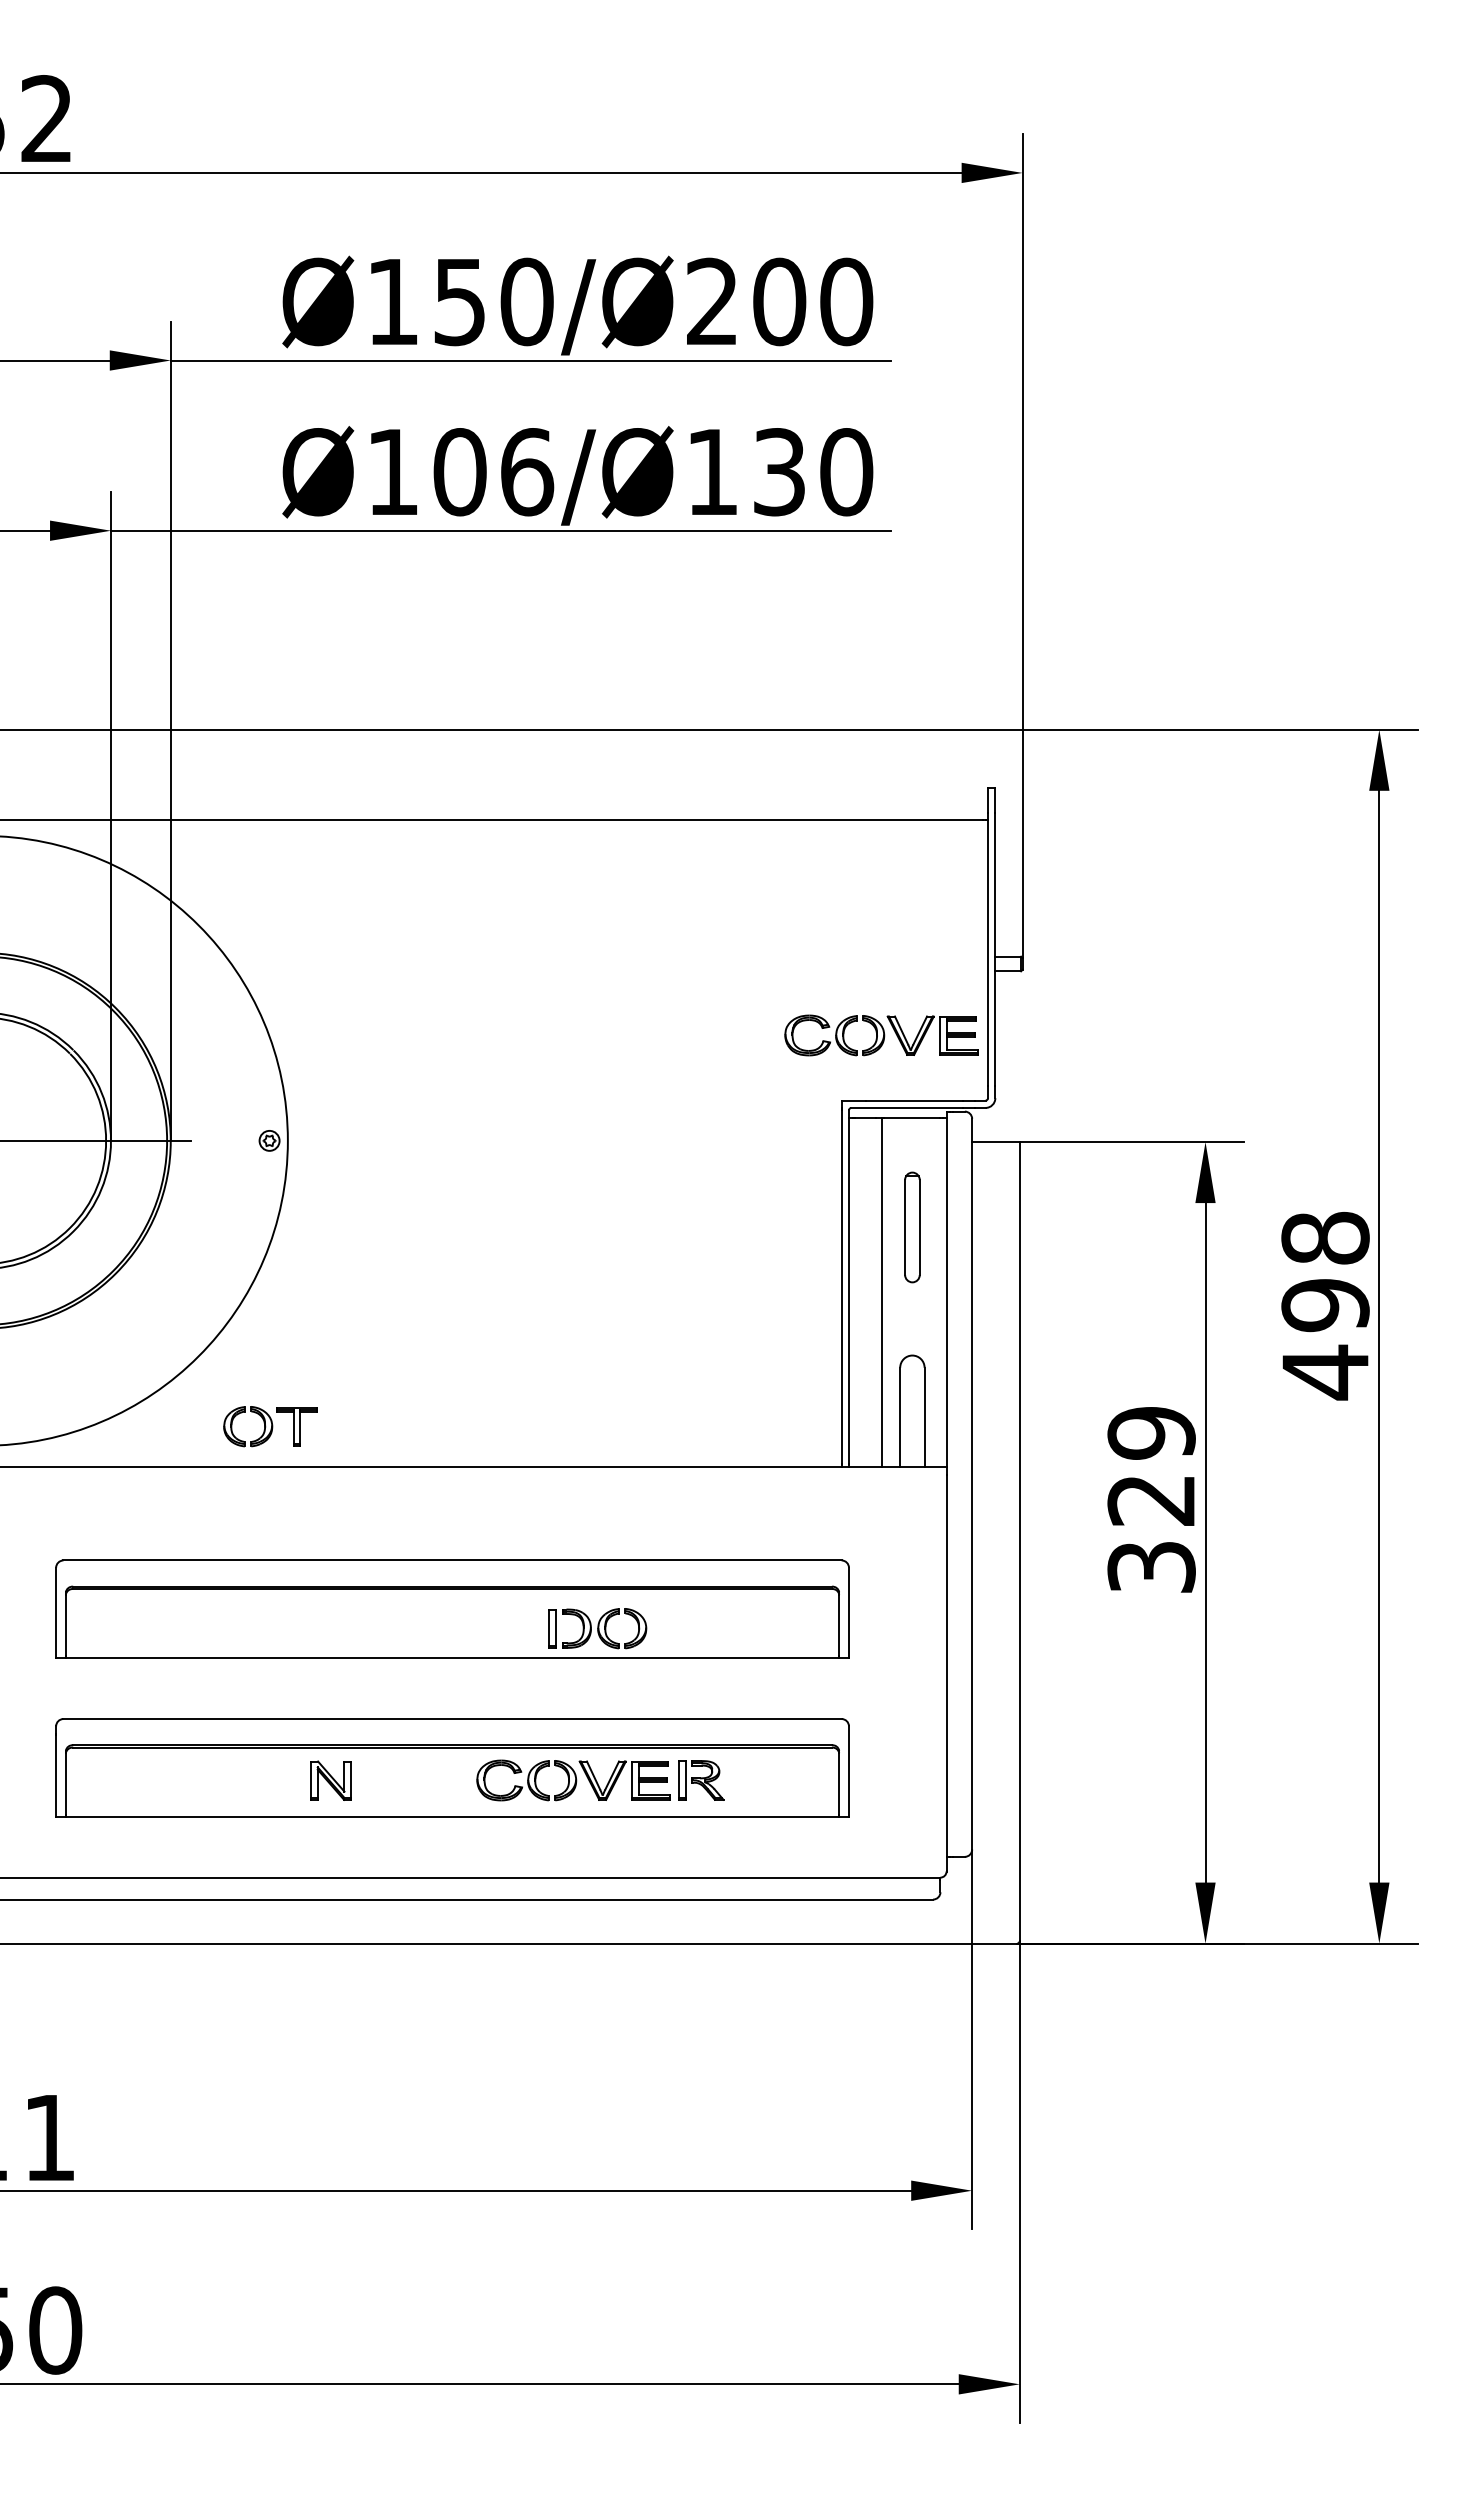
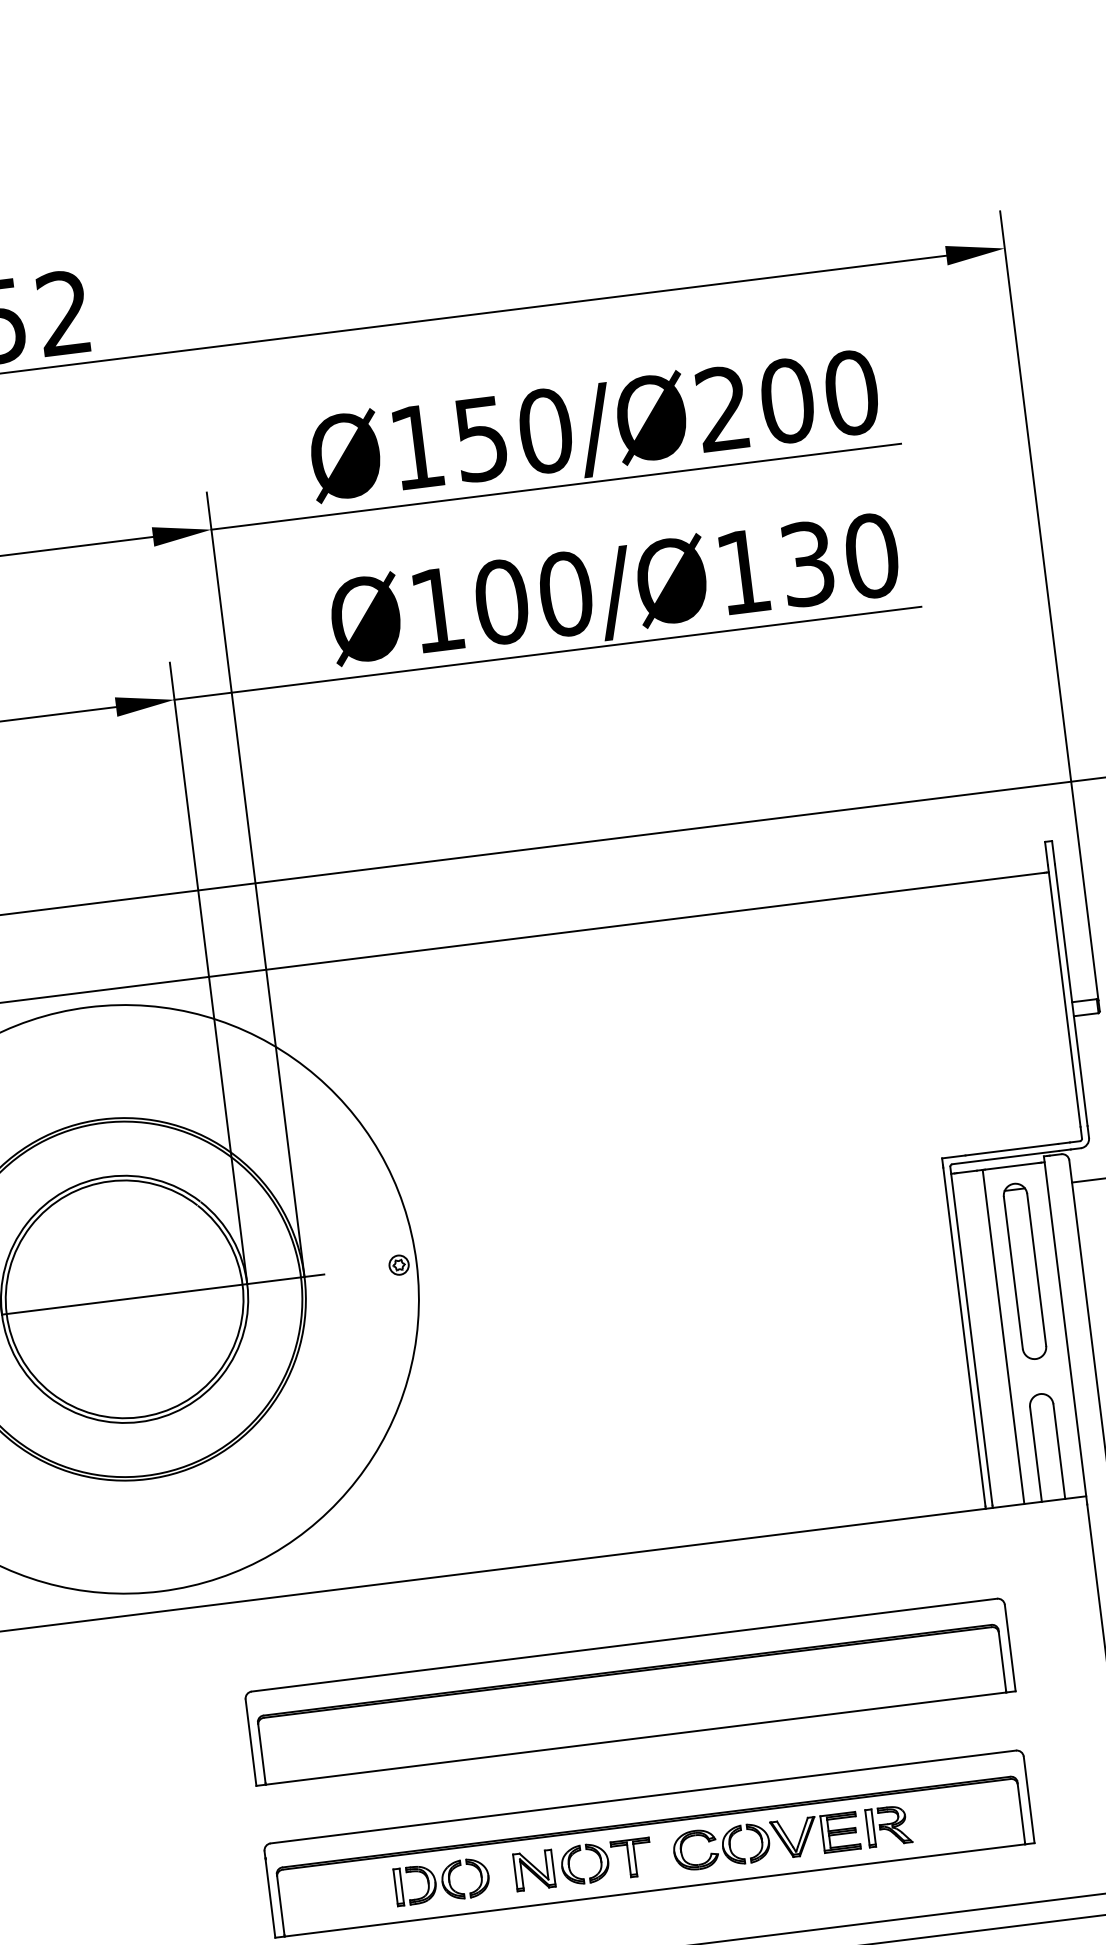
text: (527, 472) -> (566, 594), Ø106/Ø130 -> Ø100/Ø130
part: (881, 1035) -> (972, 1091), removed
part: (912, 1227) -> (1025, 1271), size x1.67
part: (270, 1426) -> (606, 1861), moved
part: (597, 1628) -> (441, 1881), moved

